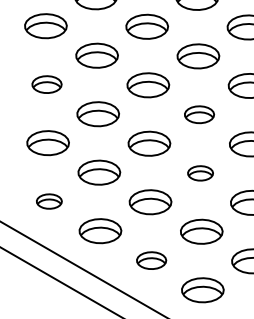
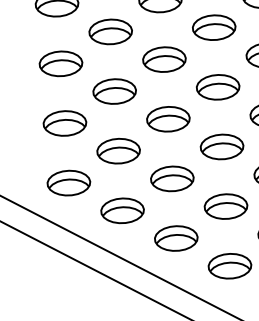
part: (46, 84) -> (60, 63), size x1.43
part: (199, 114) -> (218, 86), size x1.43
part: (200, 173) -> (221, 147), size x1.67
part: (49, 201) -> (69, 182), size x1.67
part: (151, 260) -> (176, 238), size x1.43

